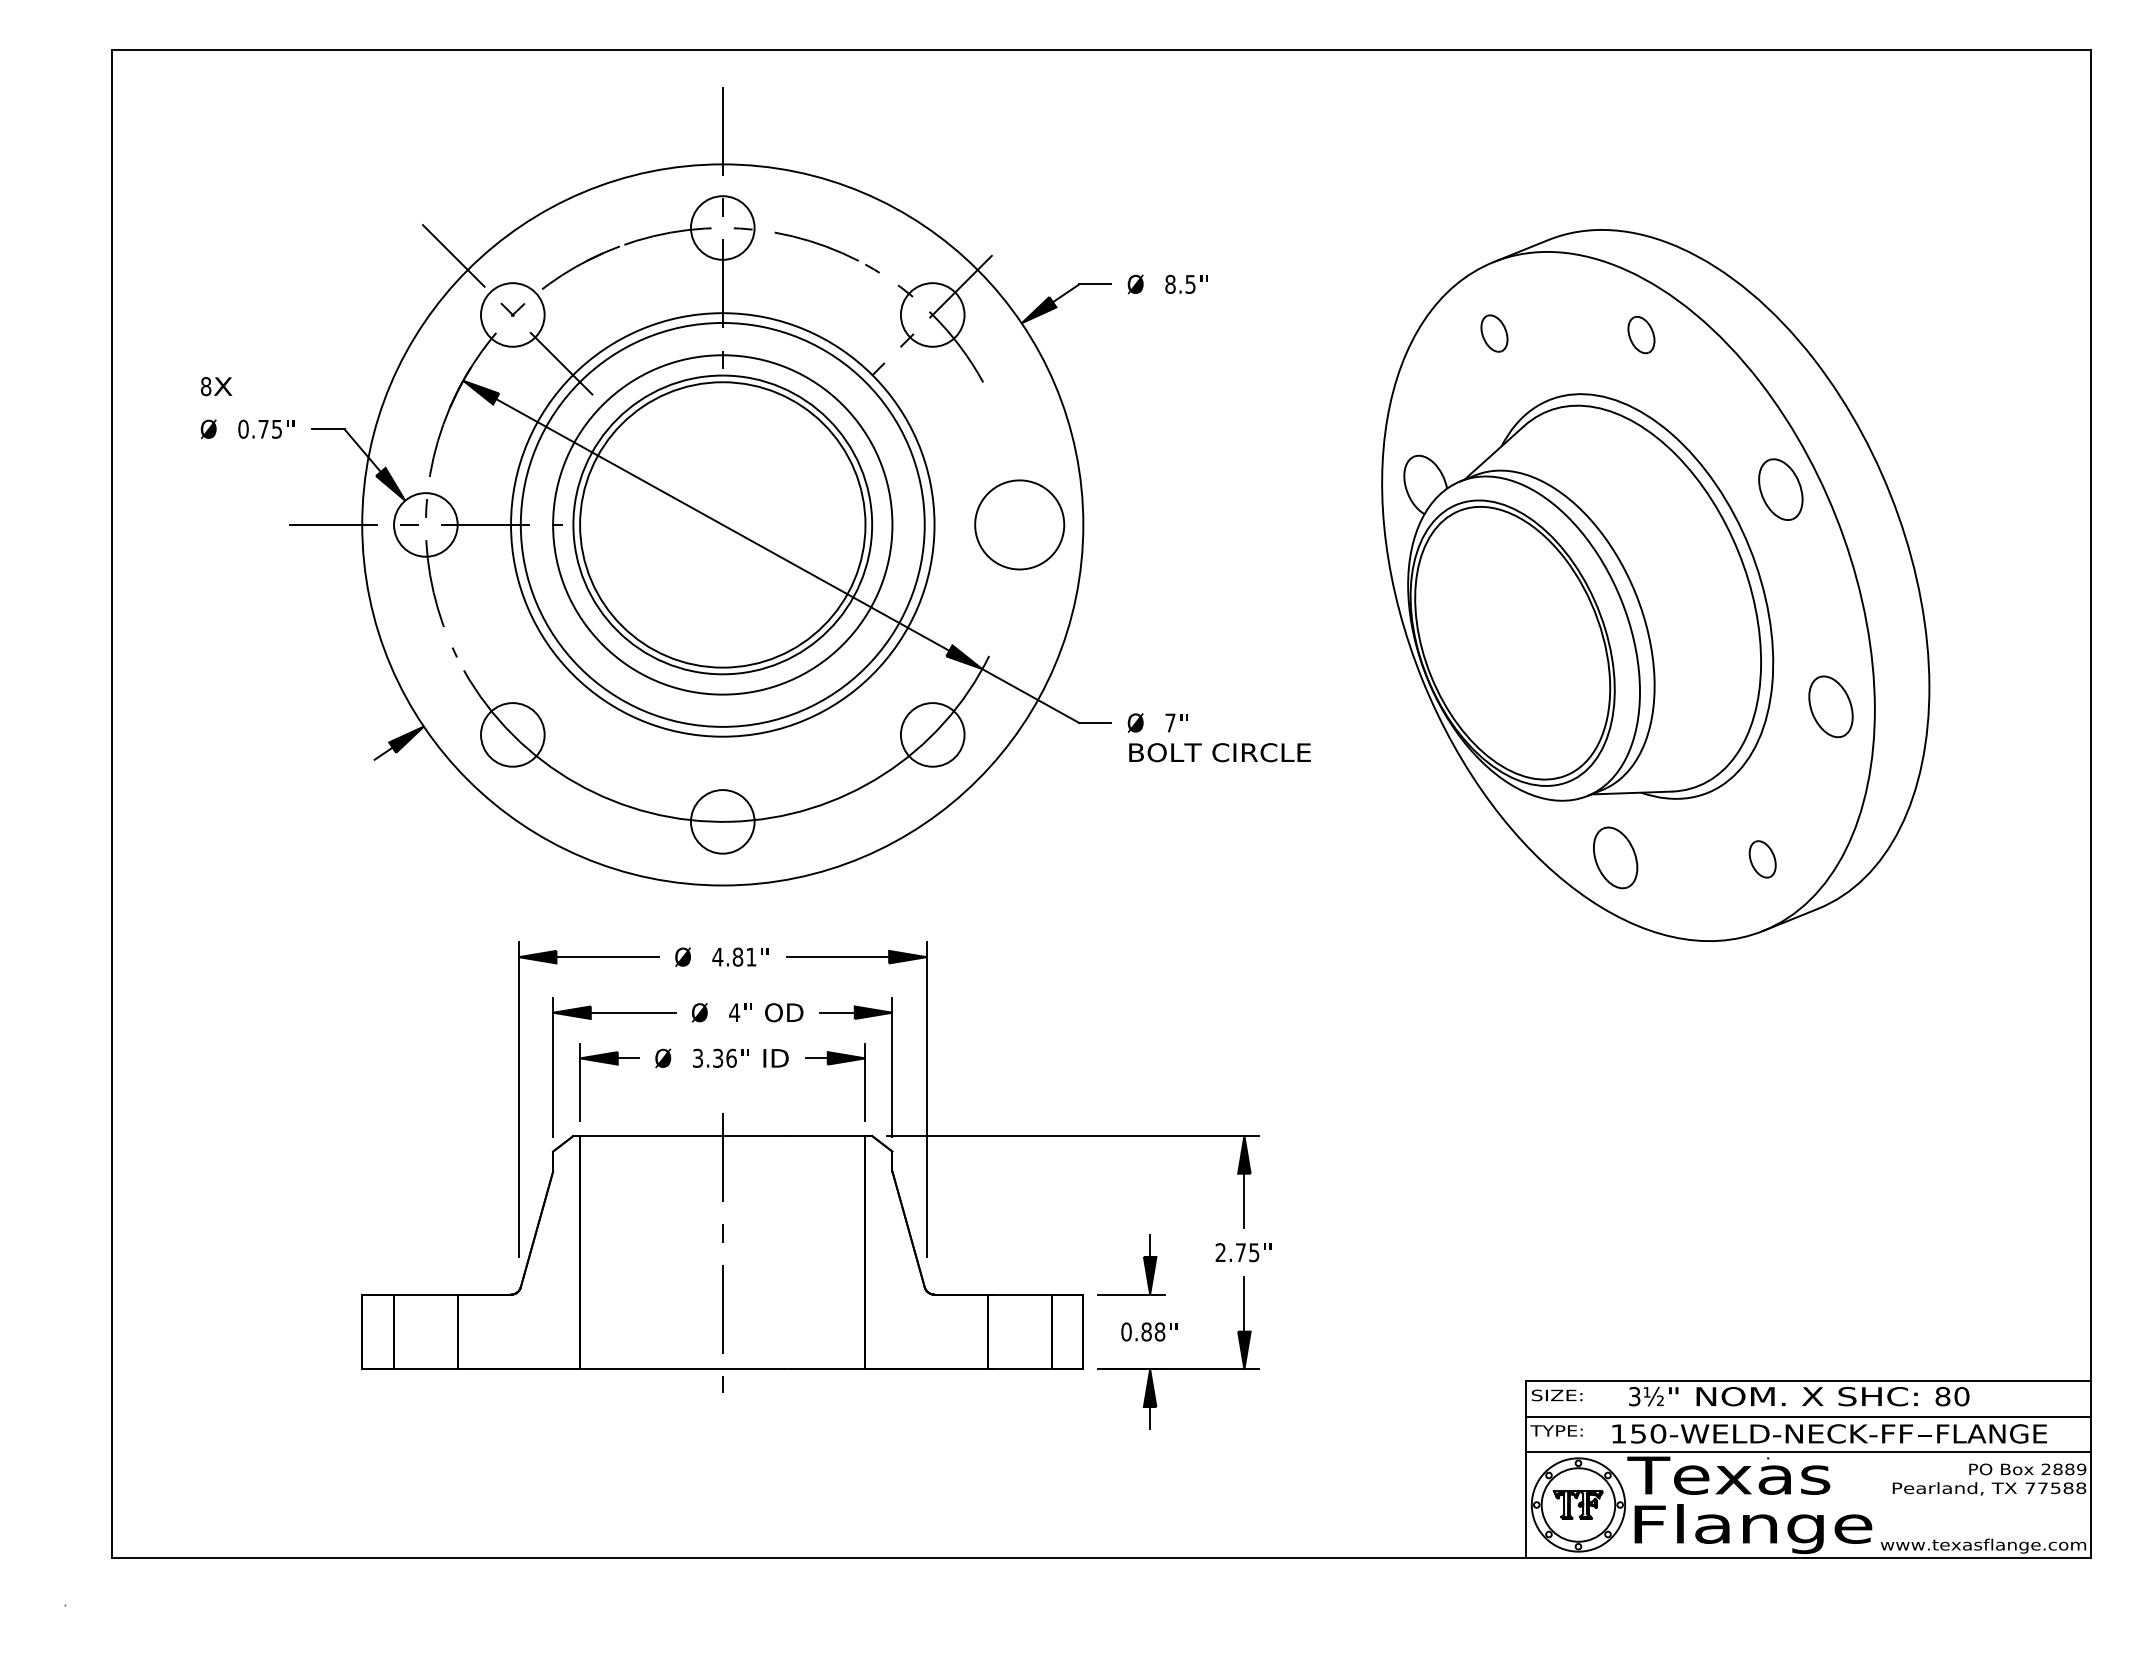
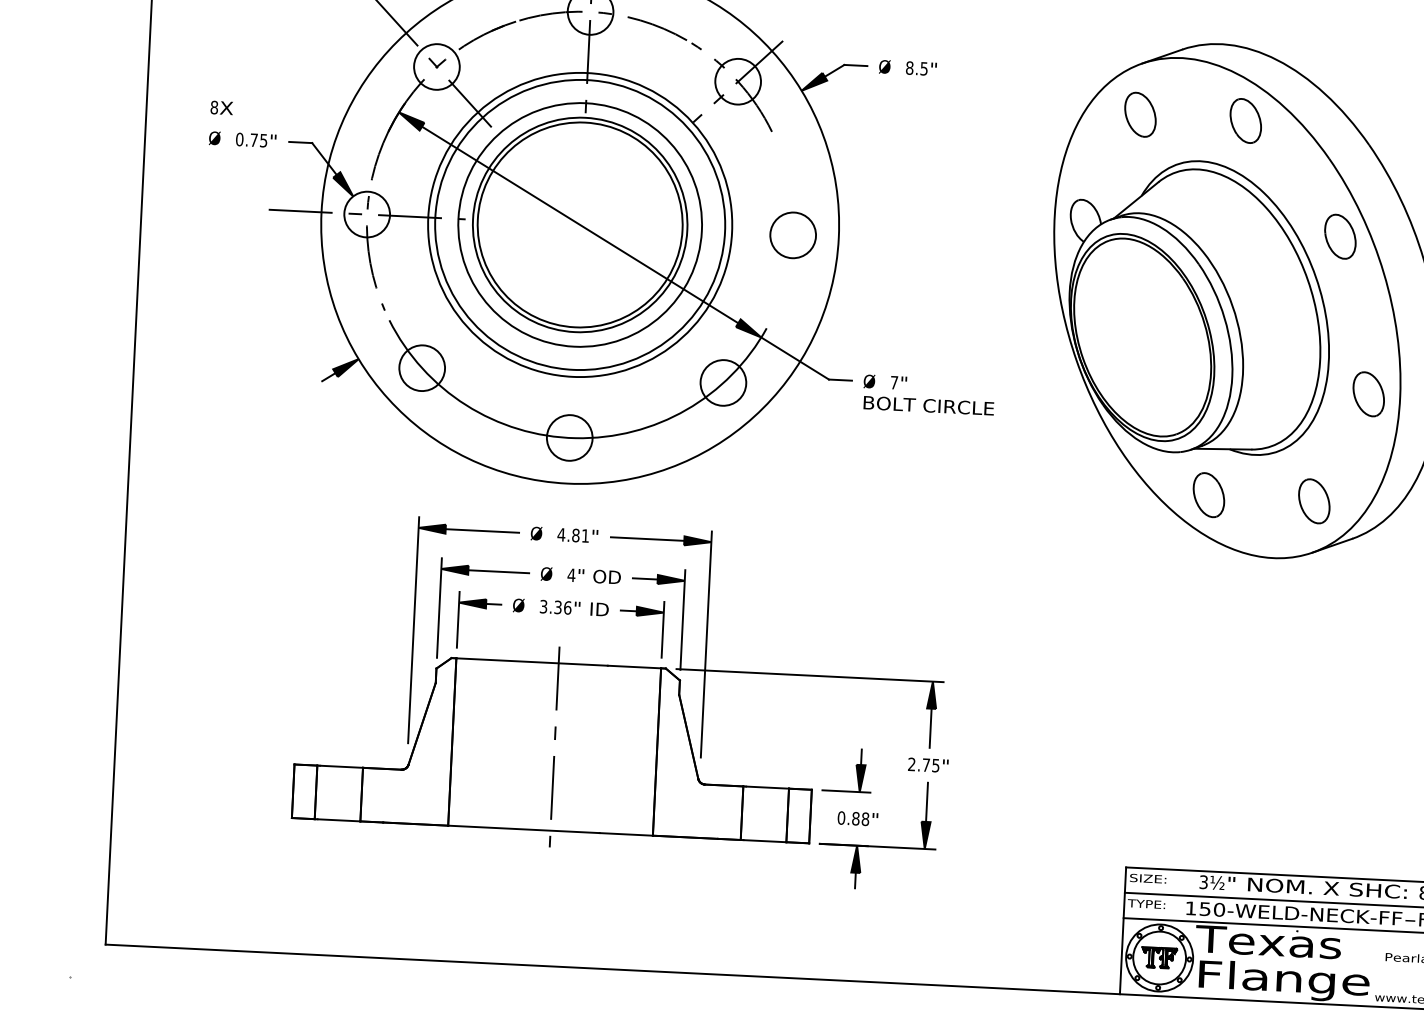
part: (1494, 333) -> (1140, 114), size x1.67
part: (1641, 334) -> (1245, 120), size x1.67
circle: (1019, 524) -> (793, 235), size x0.71
part: (1762, 859) -> (1314, 501), size x1.67

